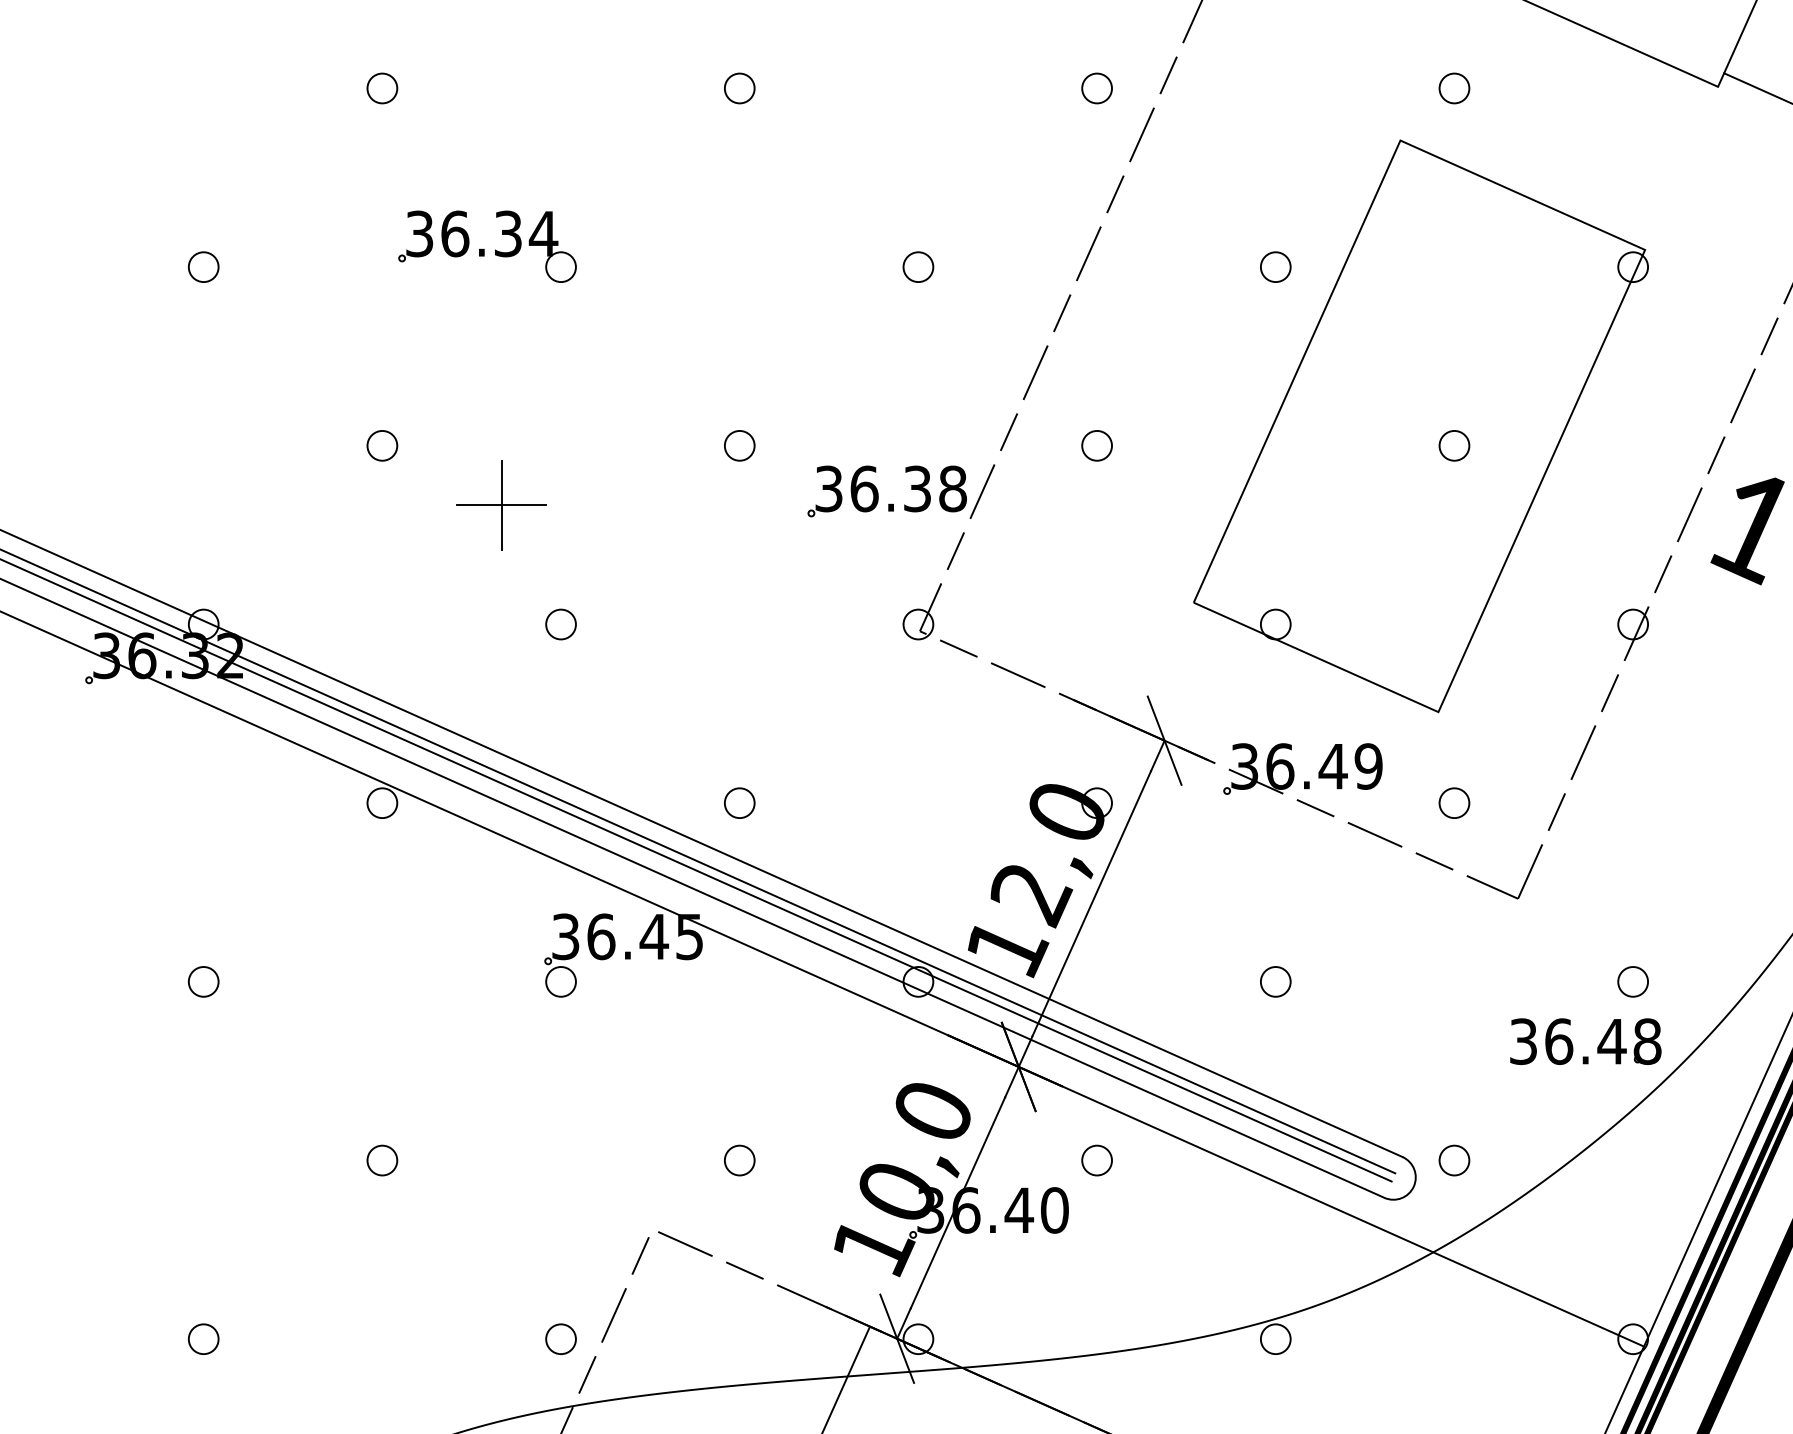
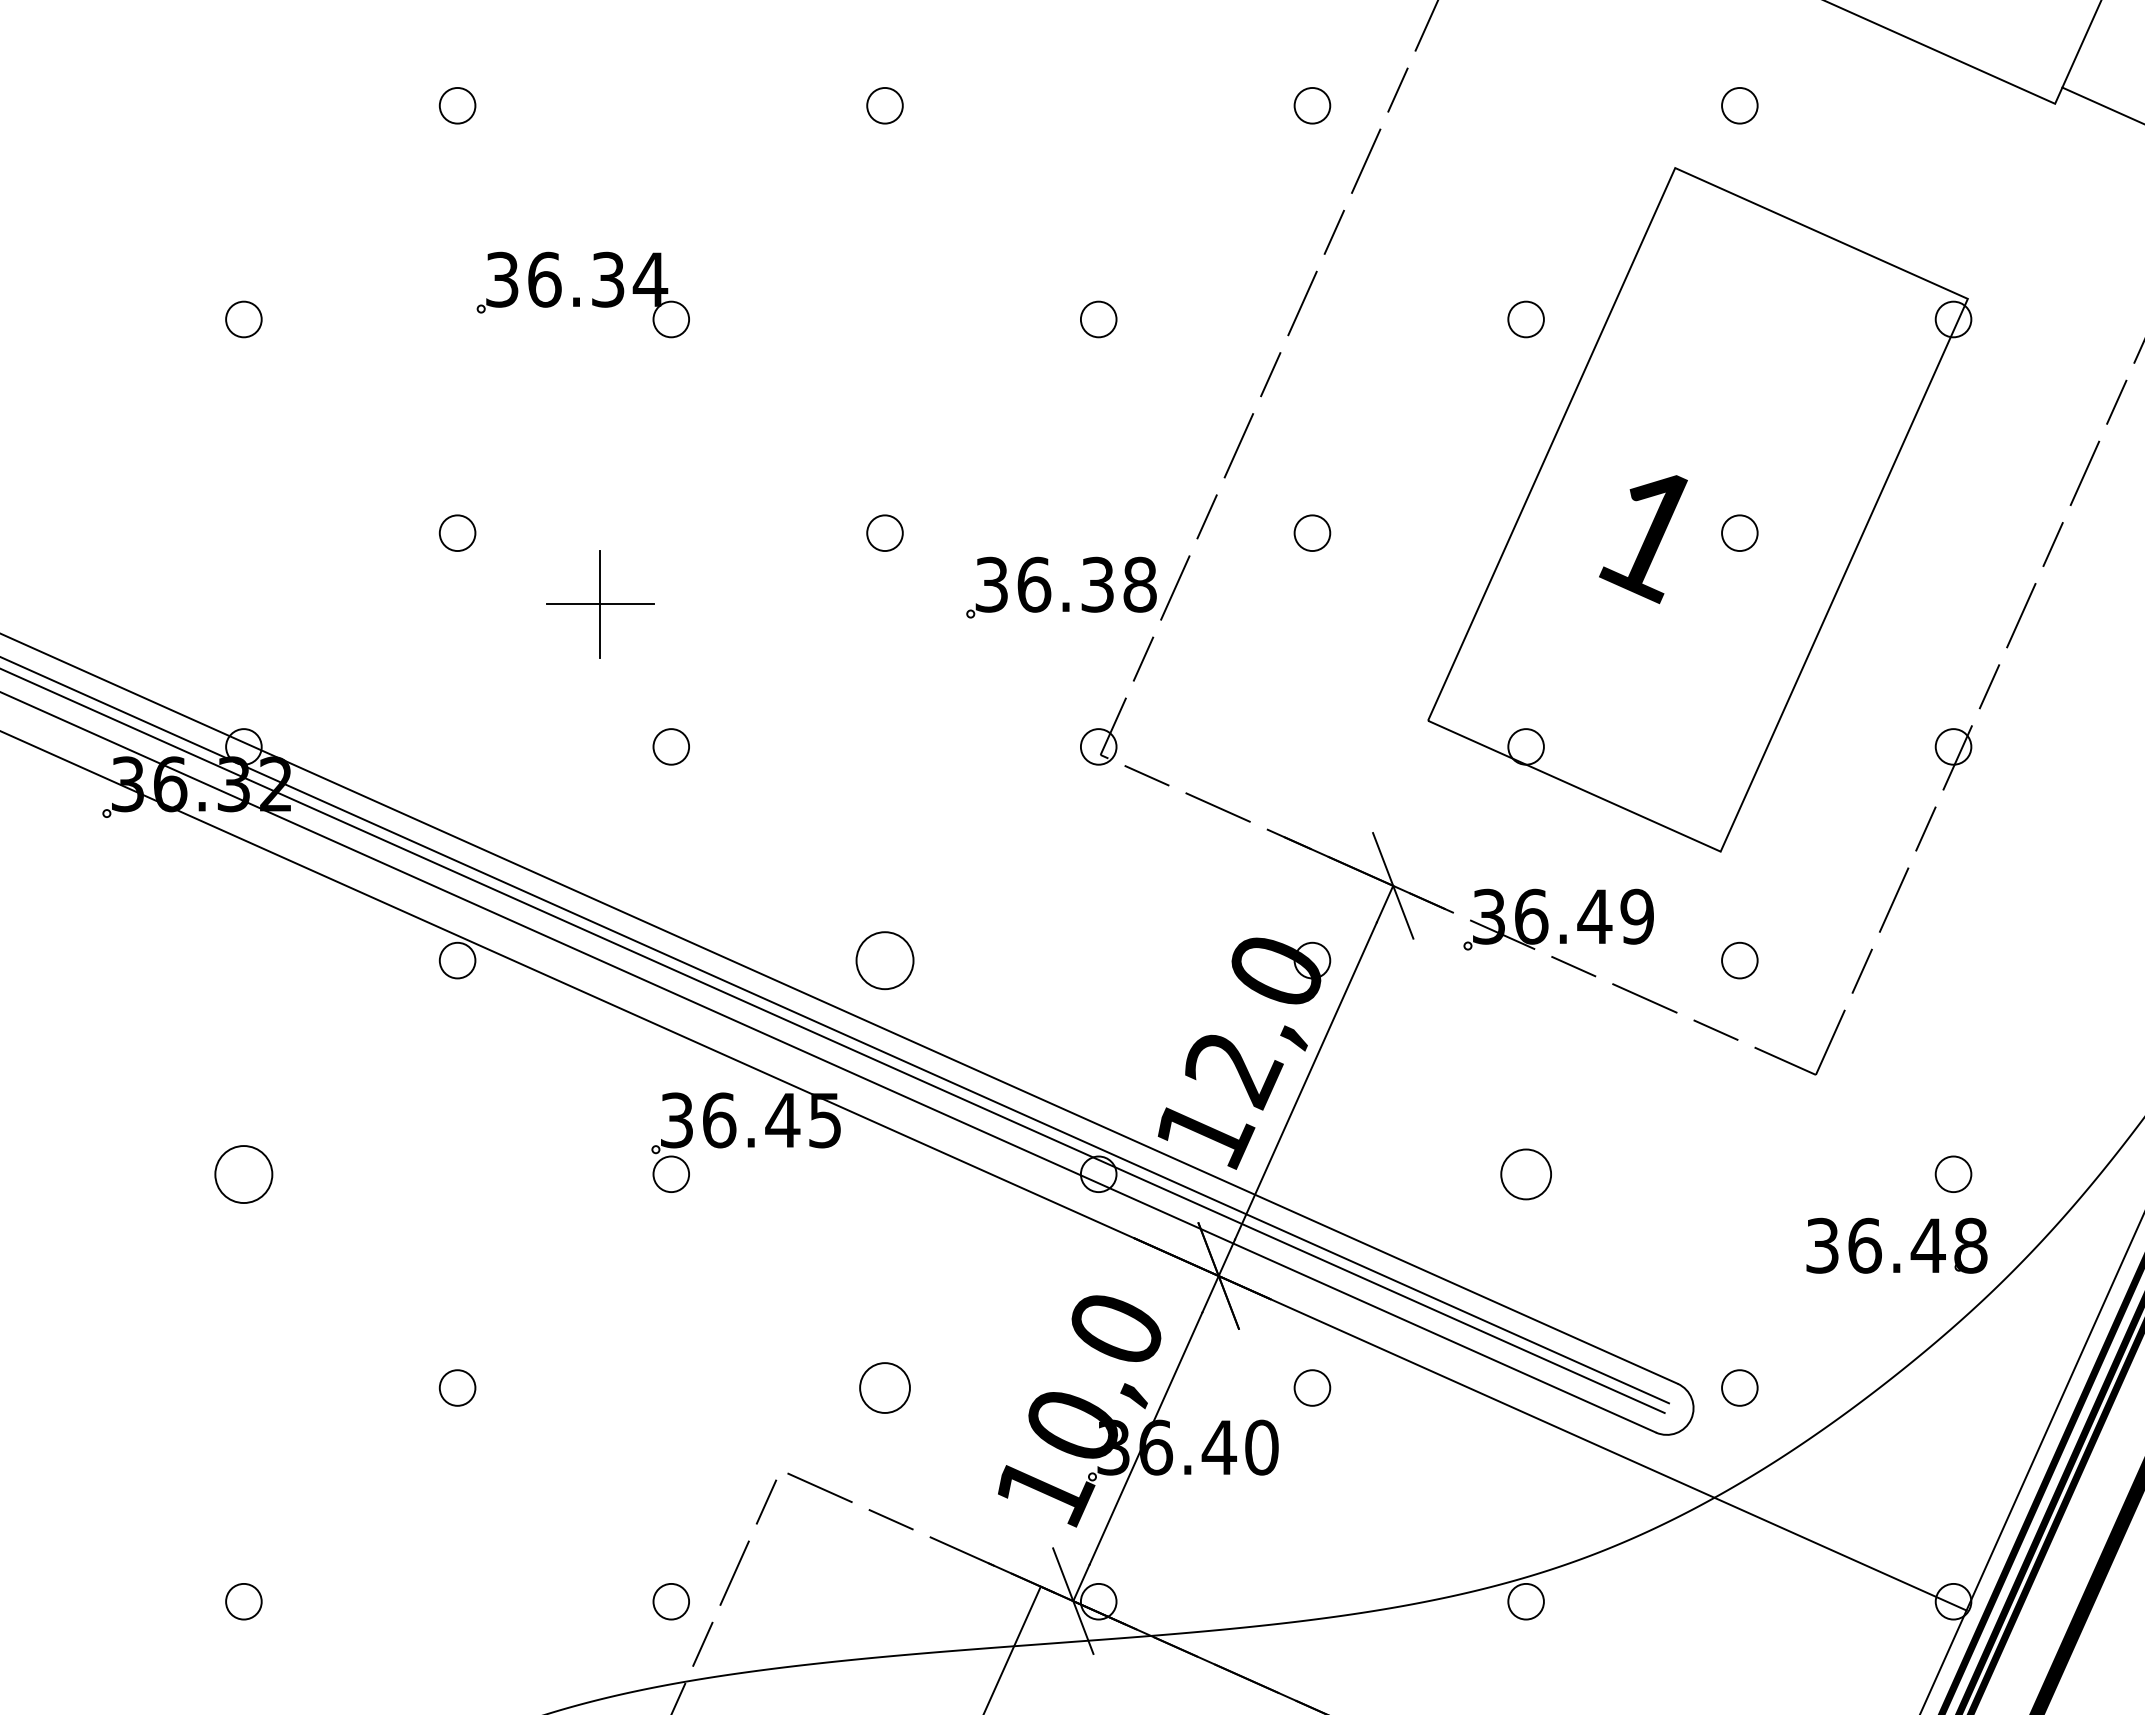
text: (1747, 531) -> (1643, 539), moved
part: (739, 803) -> (884, 960), size x1.6
part: (203, 981) -> (243, 1173), size x1.6
part: (1275, 981) -> (1525, 1173), size x1.4
part: (739, 1160) -> (884, 1387), size x1.4

